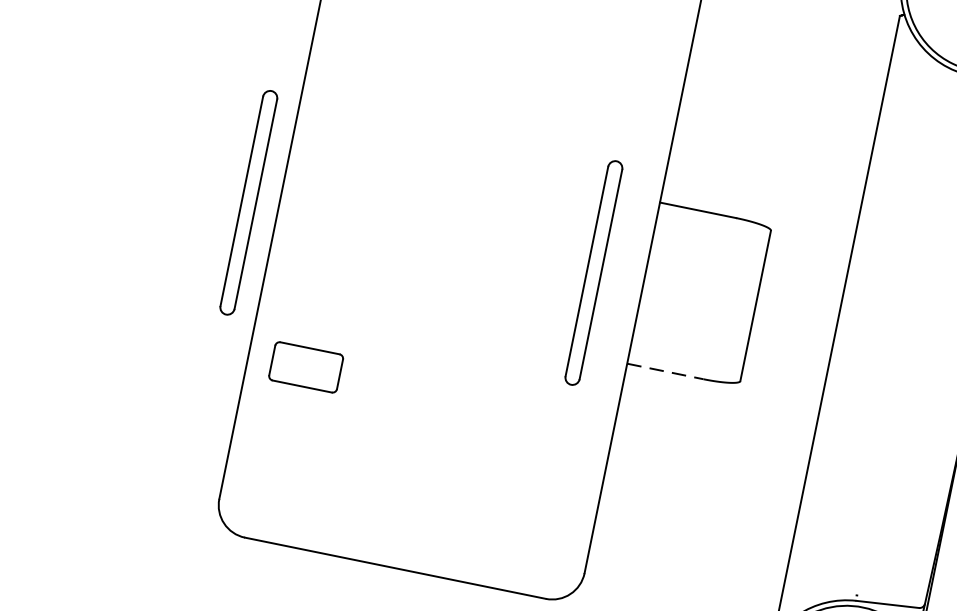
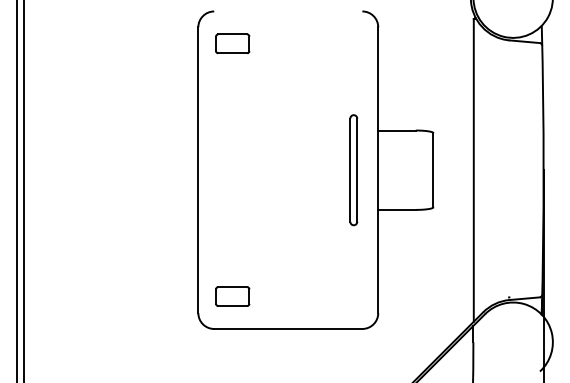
part: (248, 203) -> (183, 170), removed
part: (305, 367) -> (232, 296), moved
line: (666, 370) -> (397, 209), dashed -> solid

